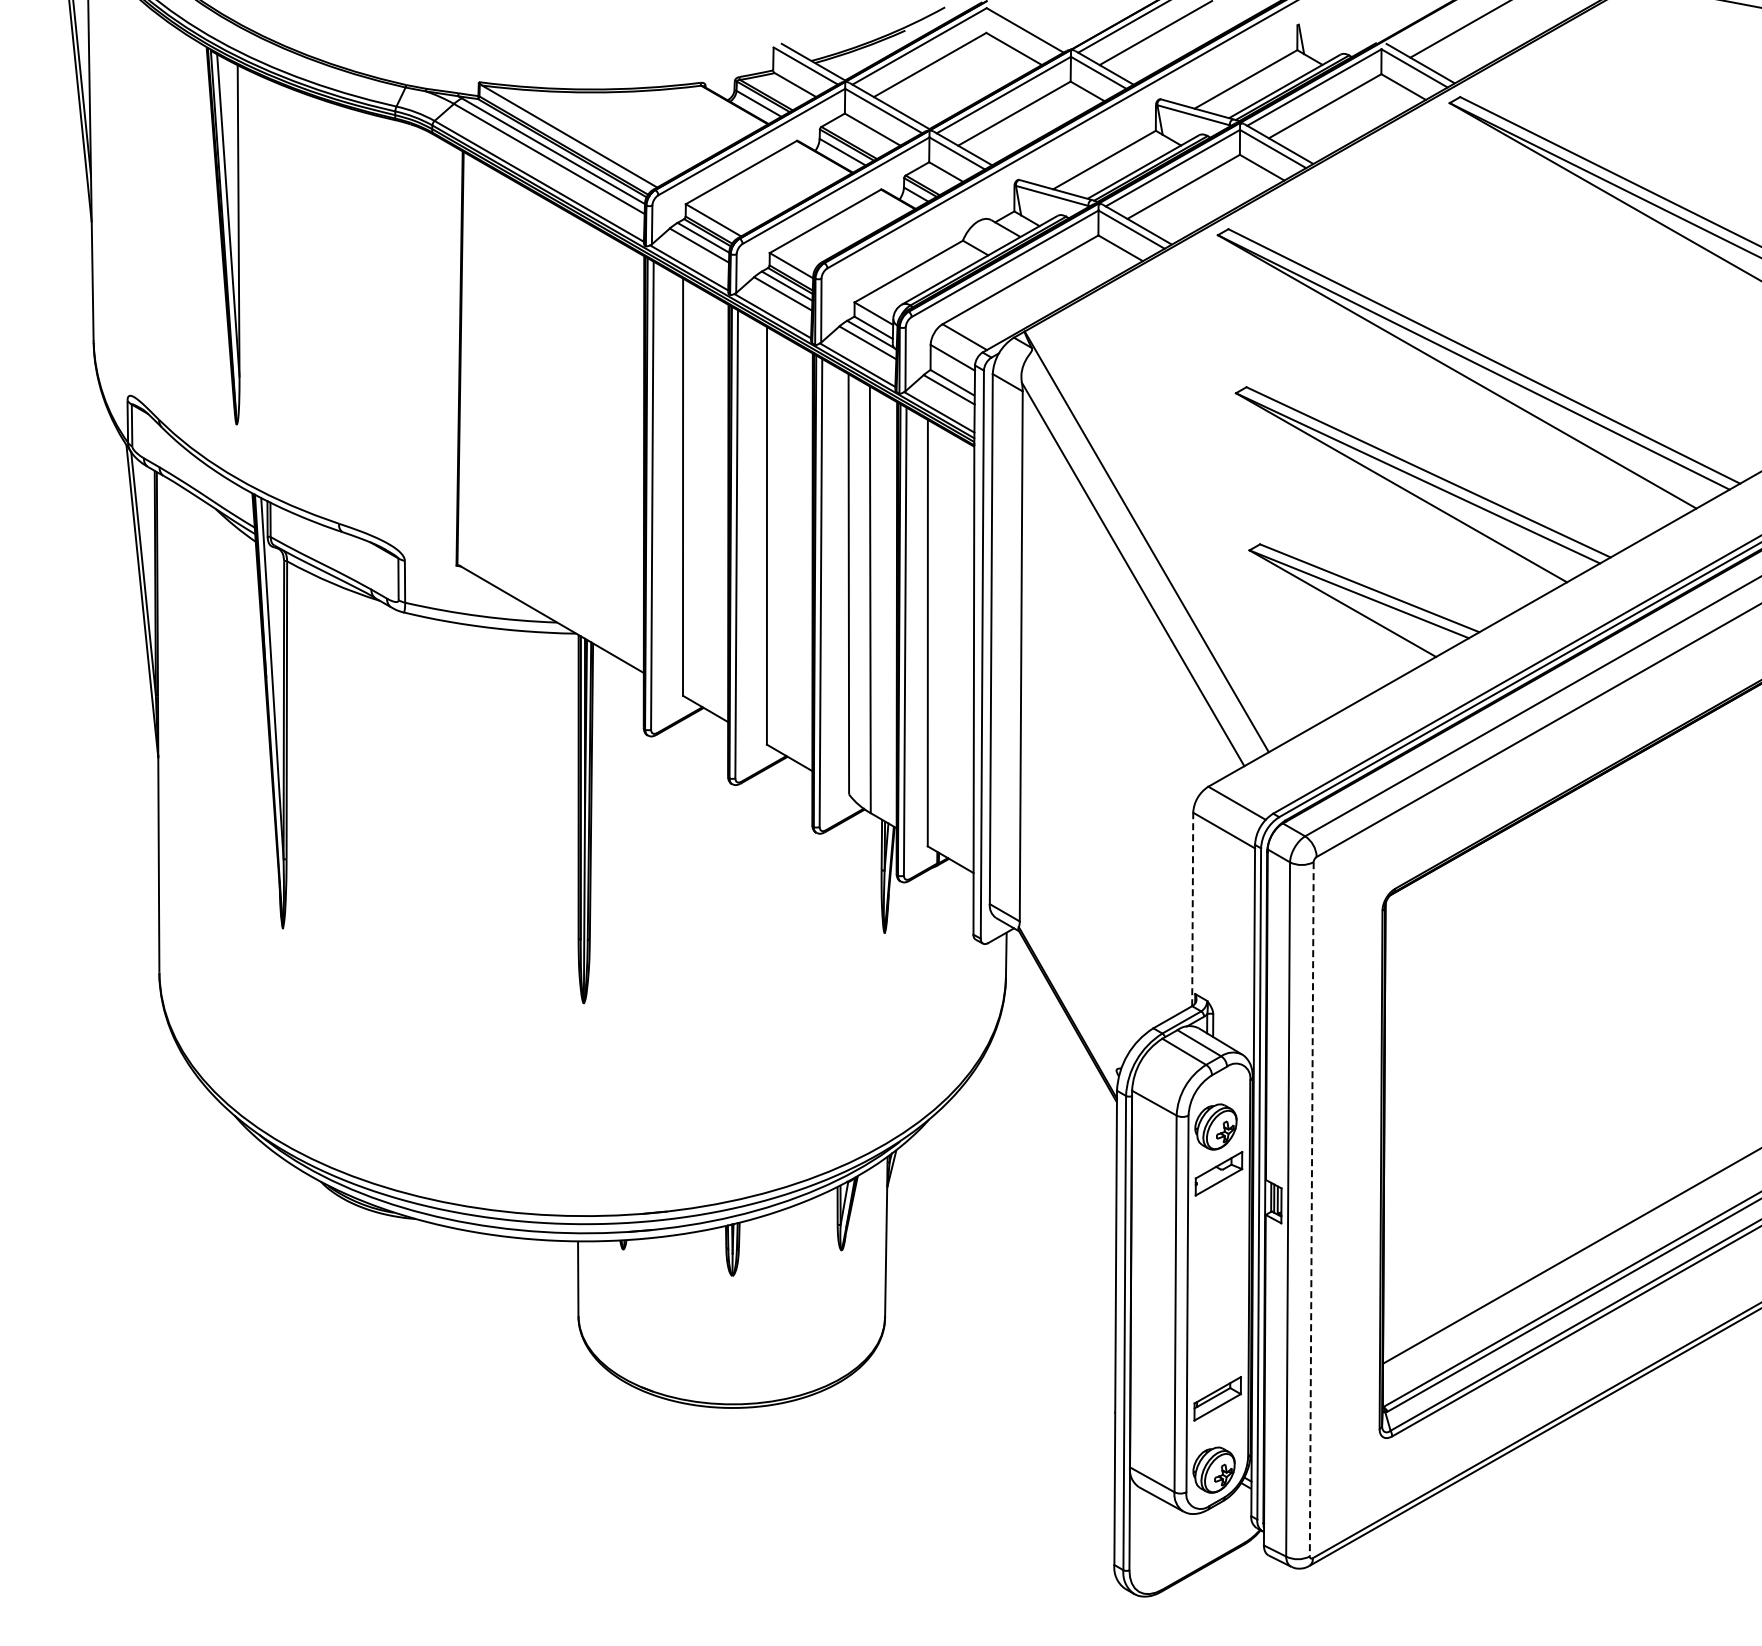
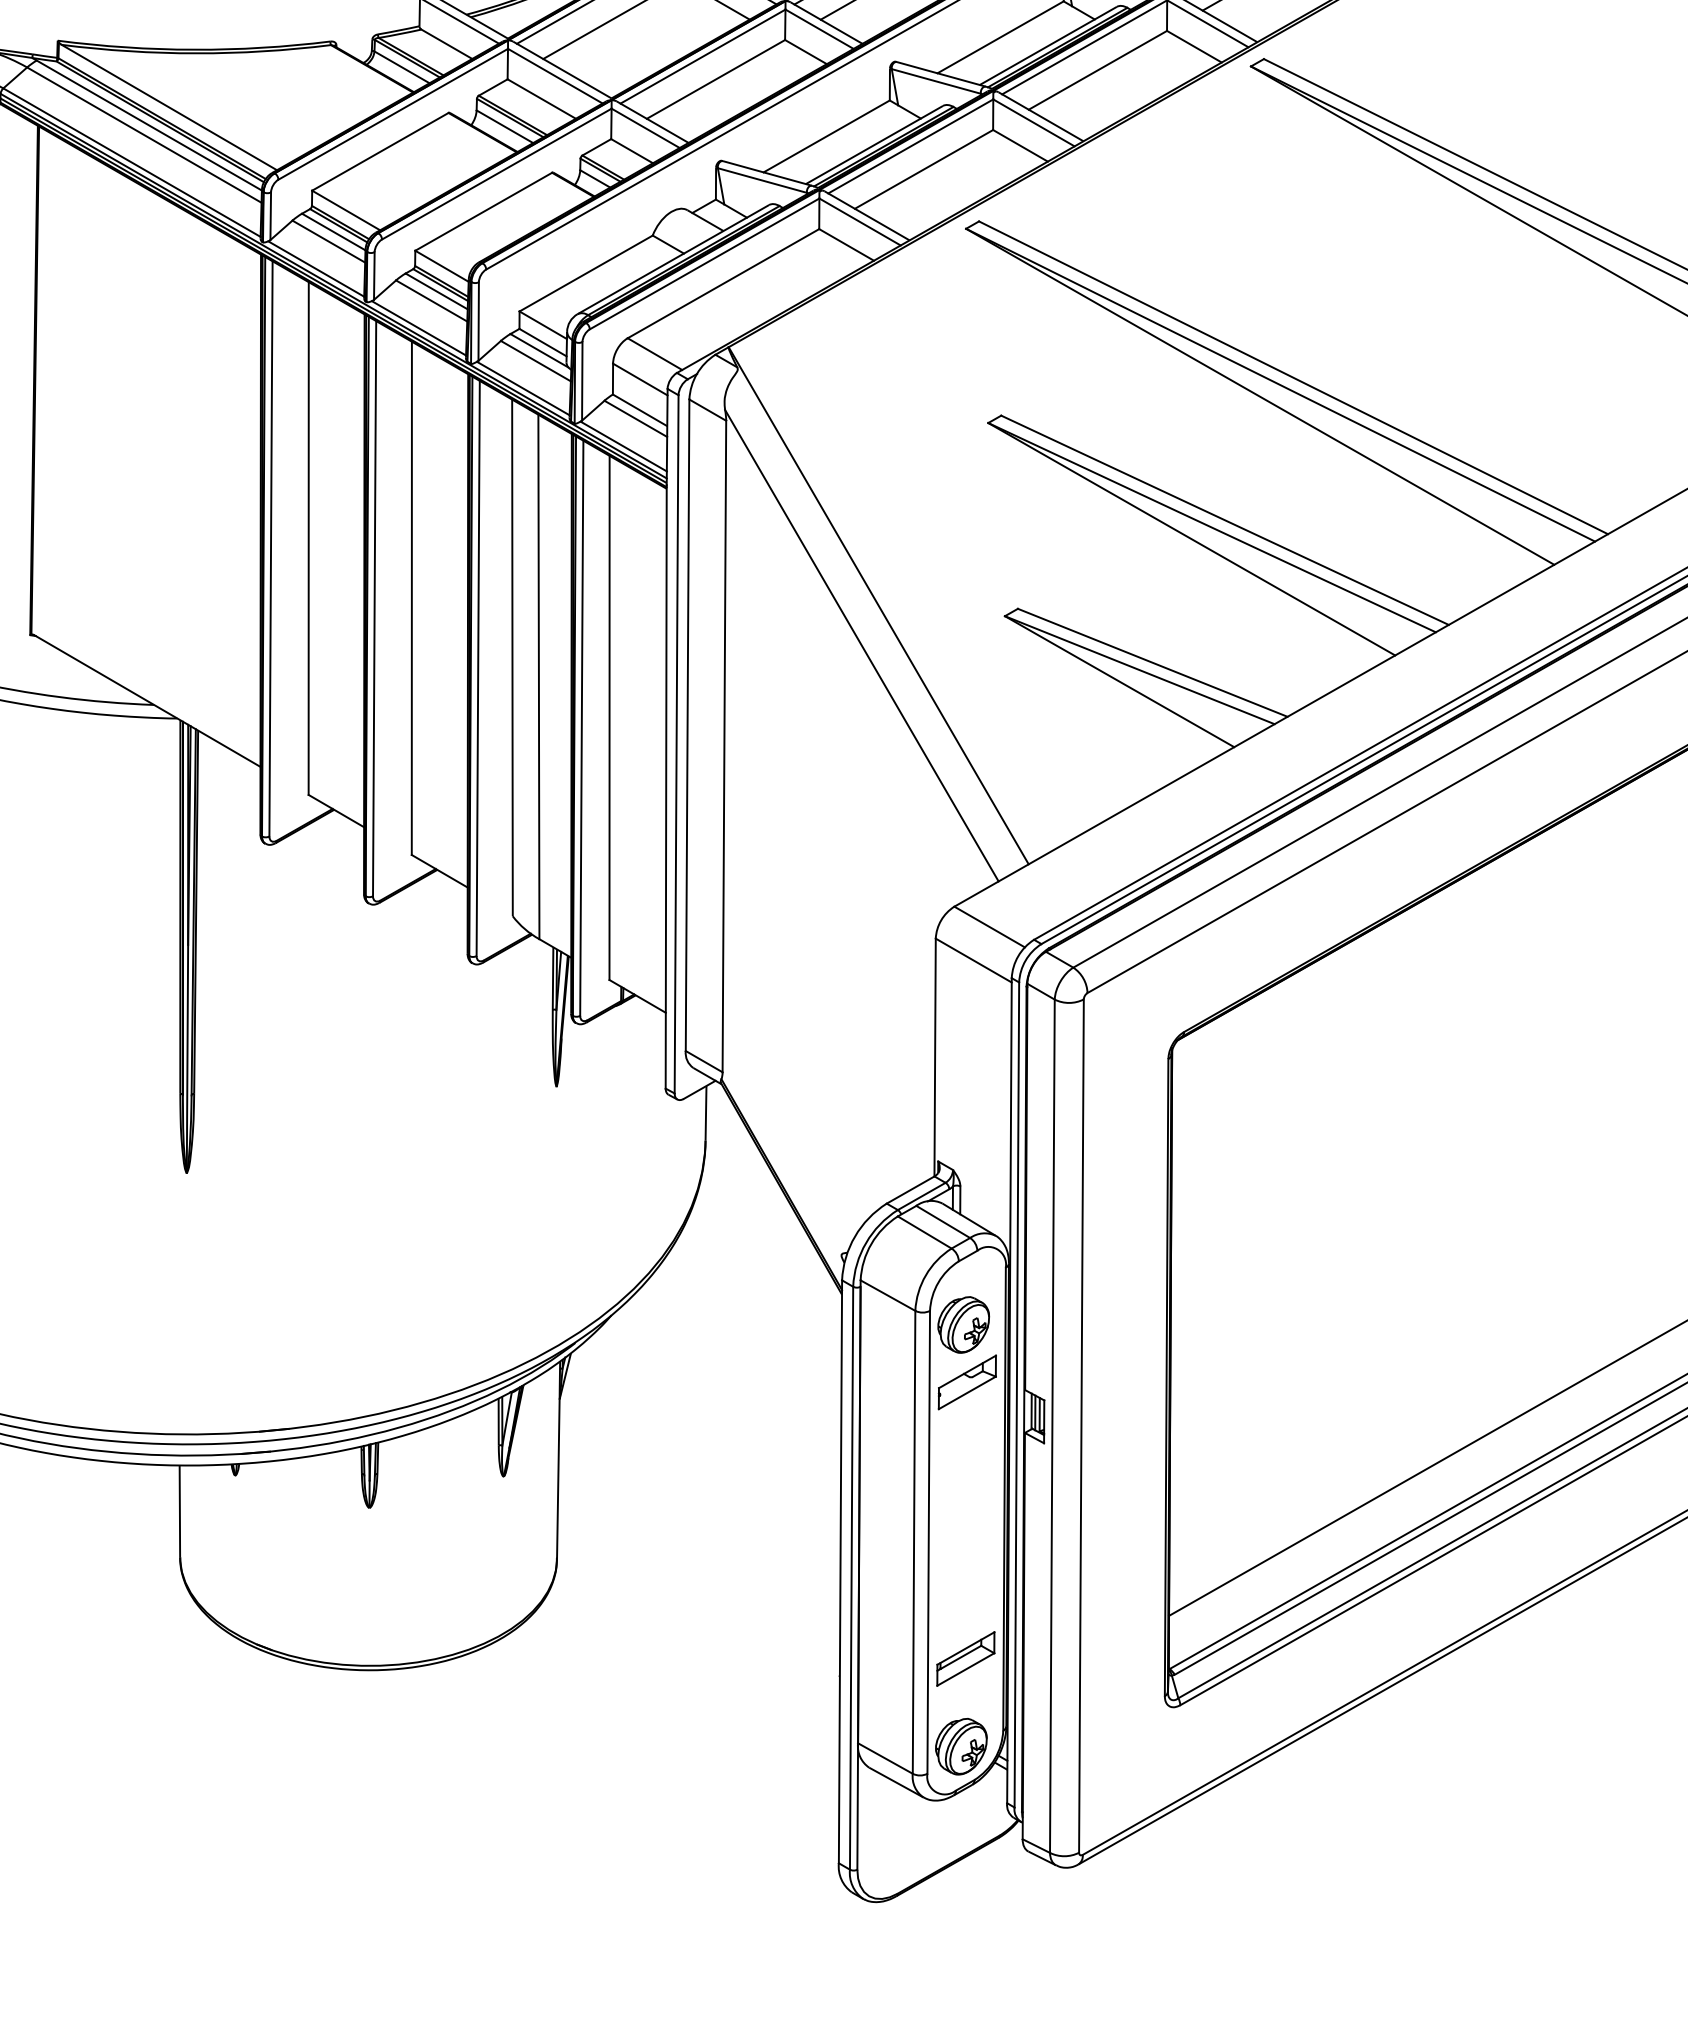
line: (1192, 909) -> (934, 1057), dashed -> solid
line: (1311, 1209) -> (1081, 1426), dashed -> solid

